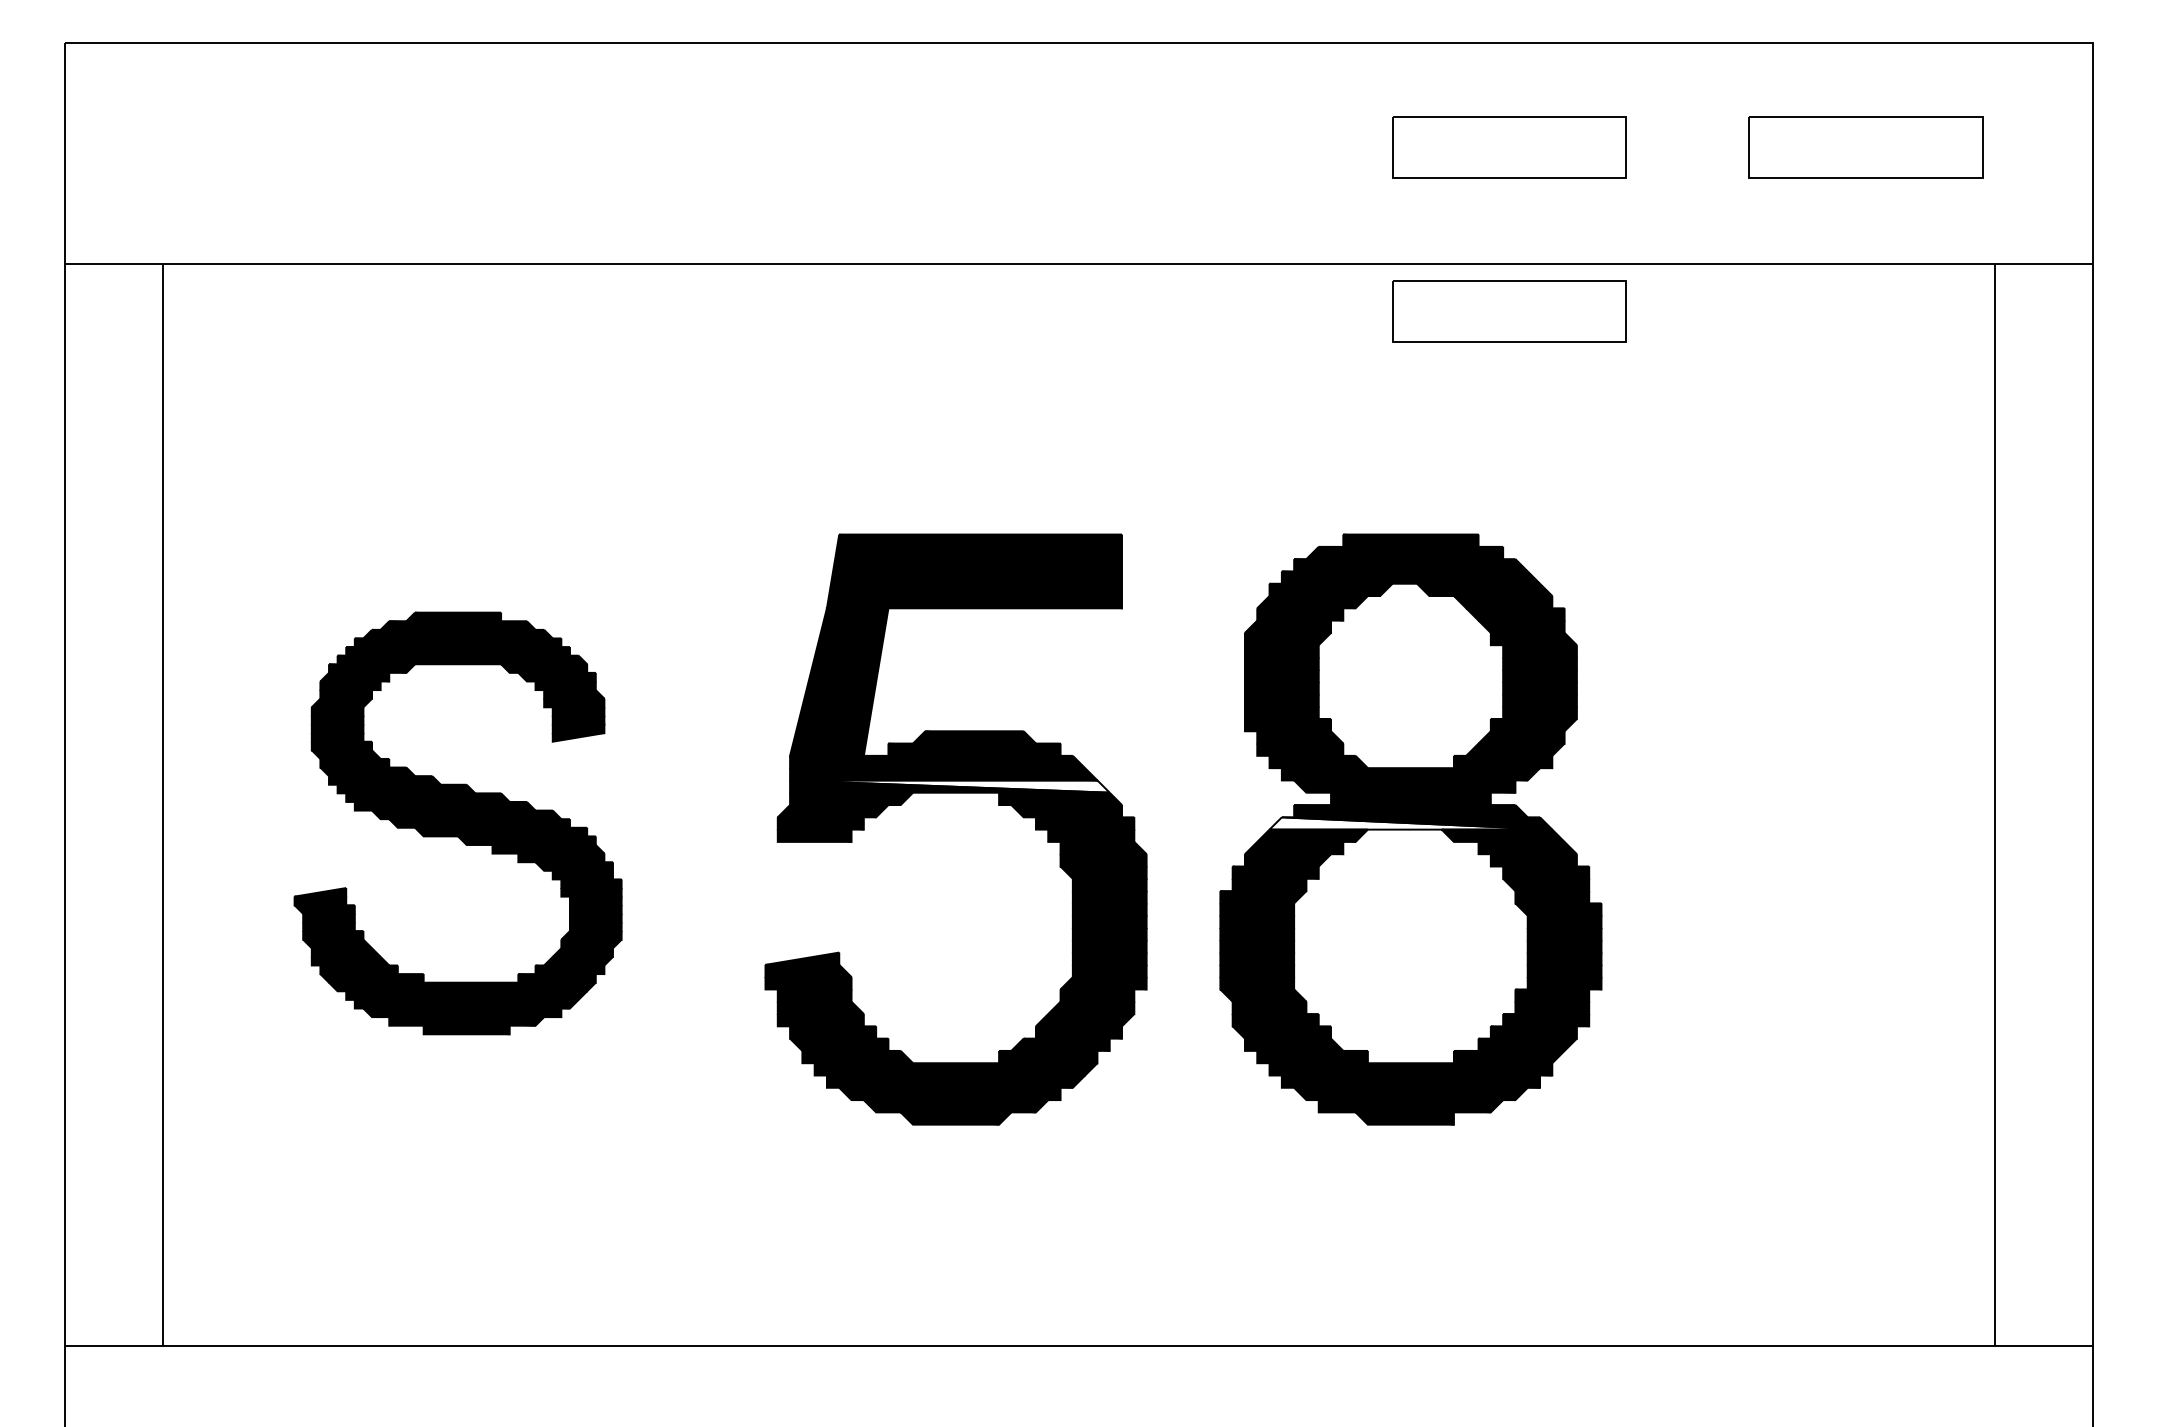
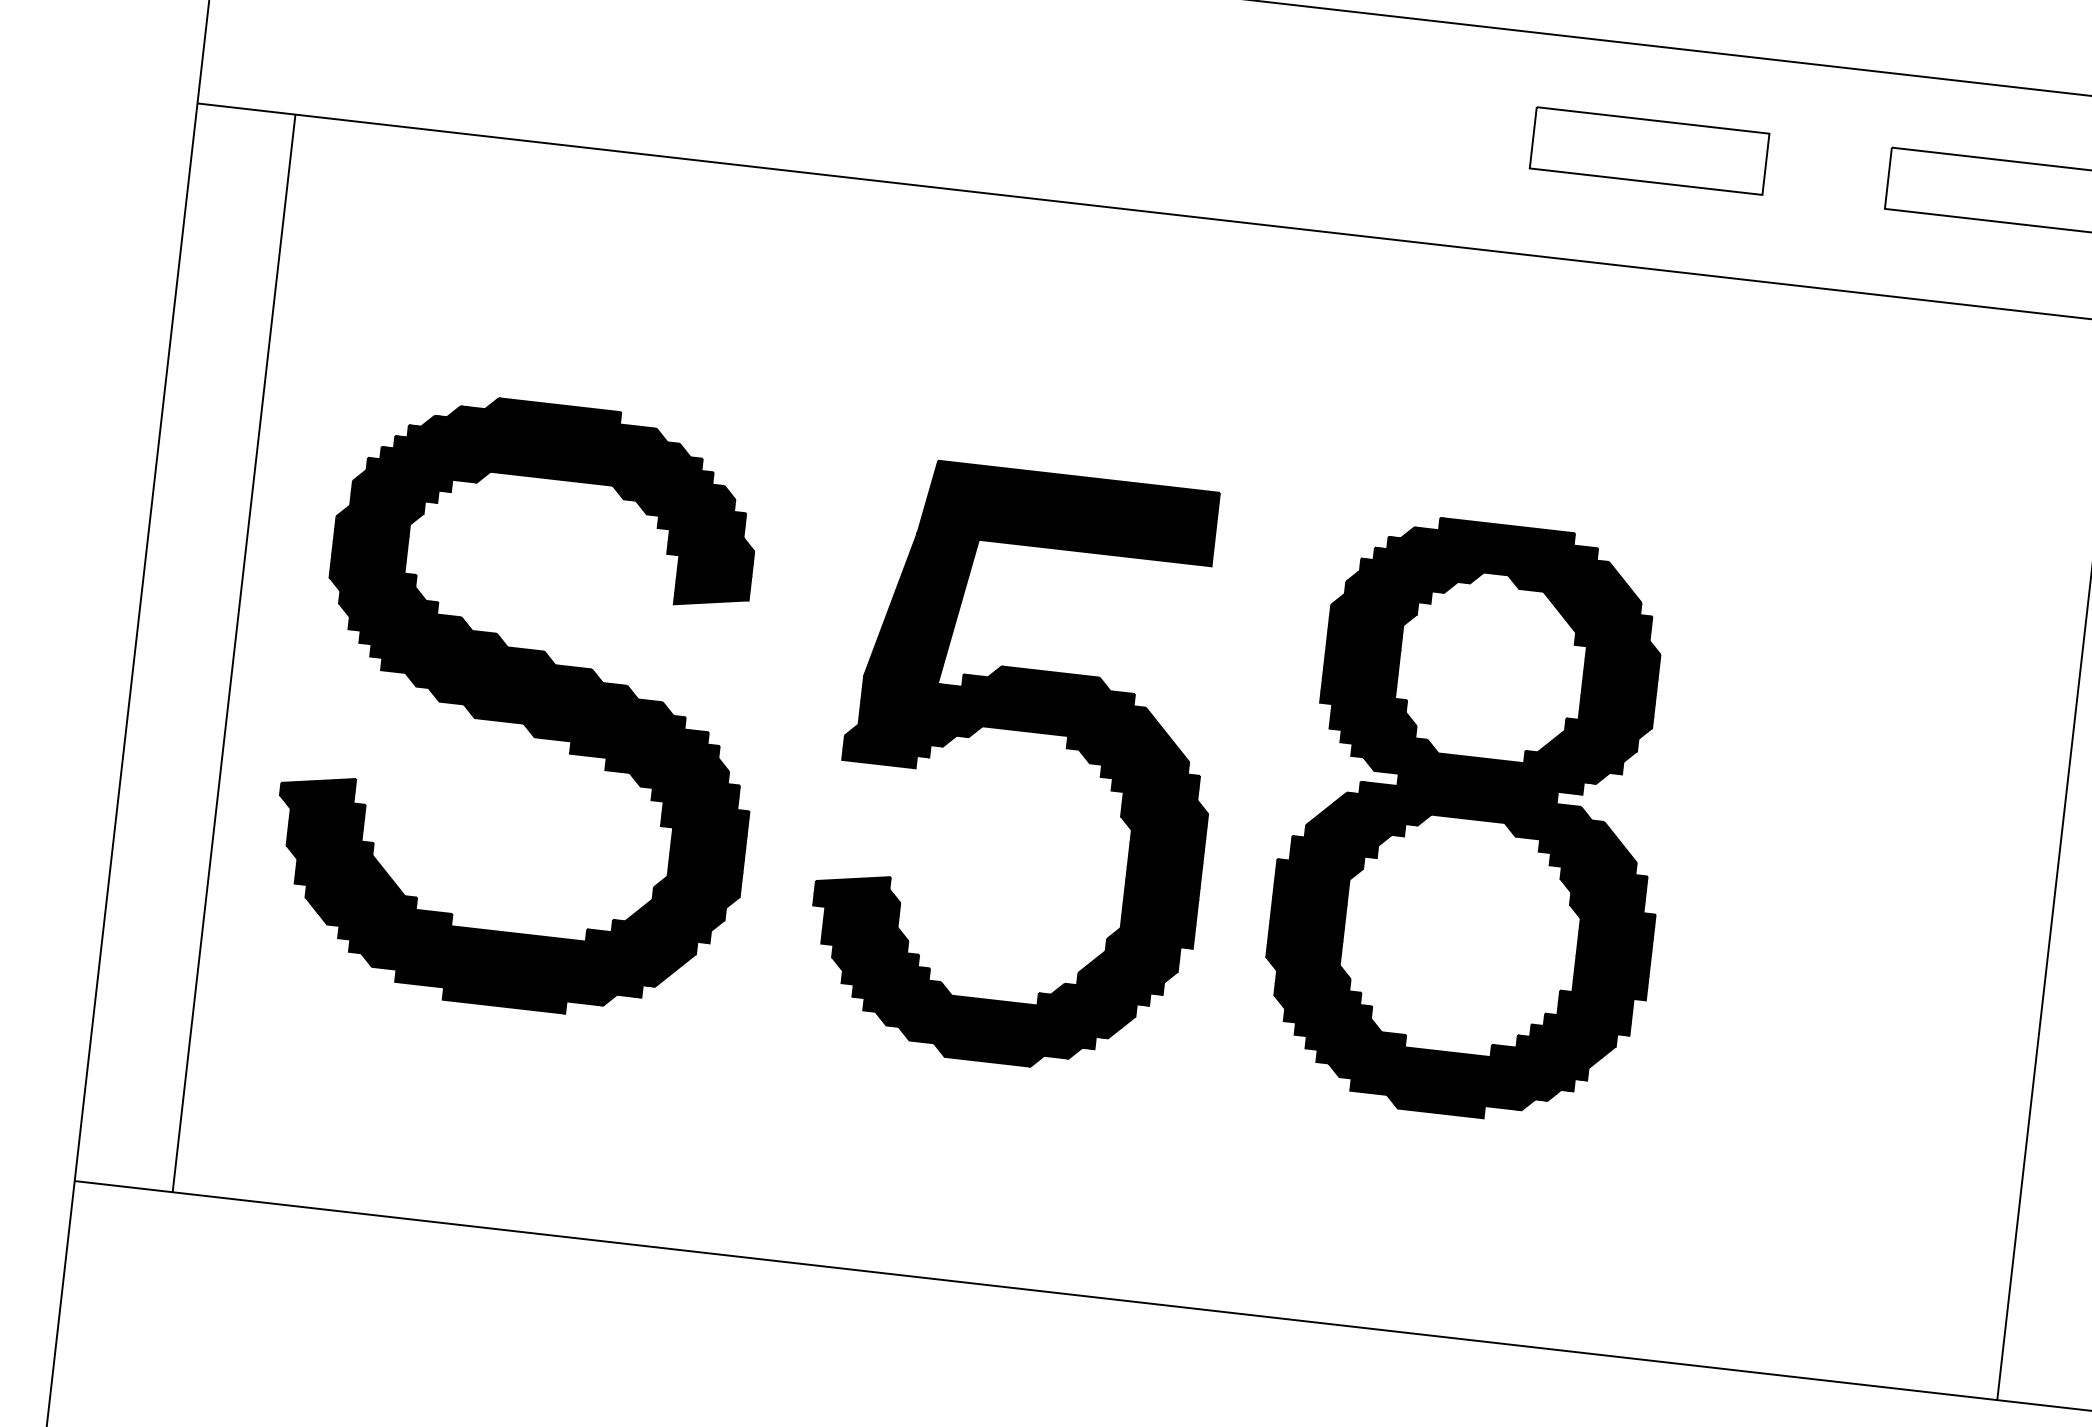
part: (1509, 311) -> (1631, 314), removed
fill: (949, 786) -> (1019, 724), added
part: (457, 823) -> (525, 705), size x1.43
fill: (1410, 823) -> (1474, 813), added

